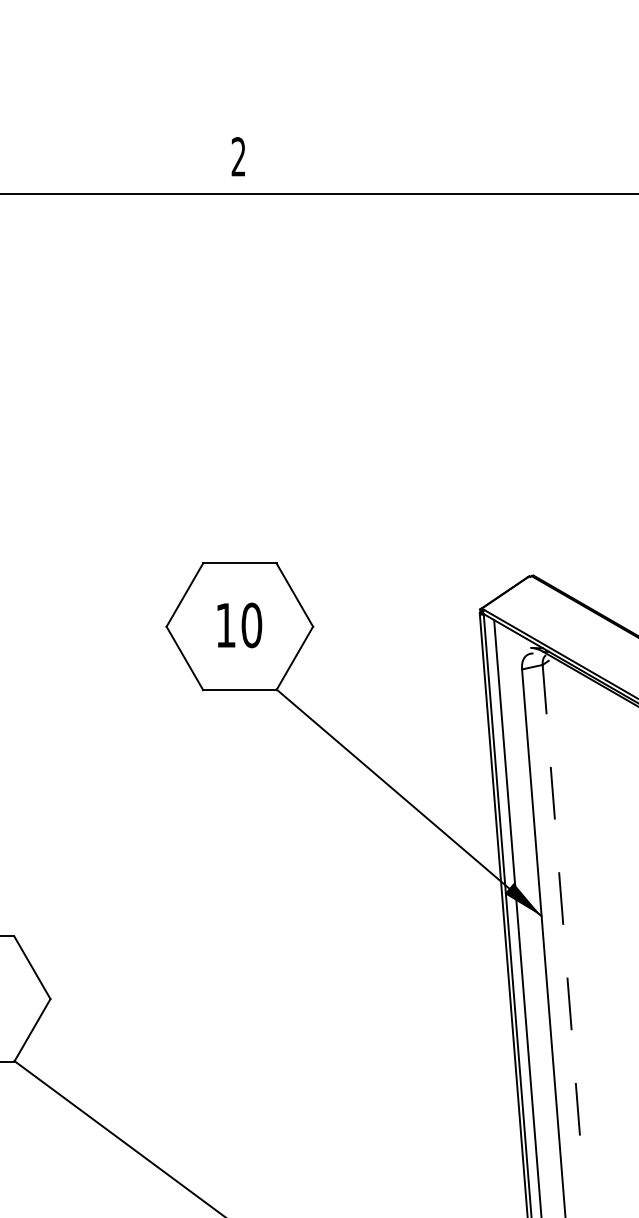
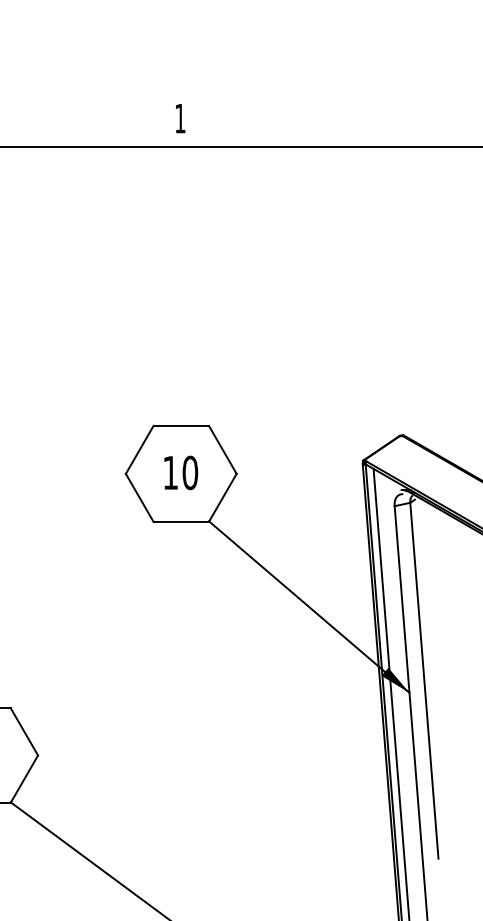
text: (238, 156) -> (180, 118), 2 -> 1
line: (561, 899) -> (424, 680), dashed -> solid

